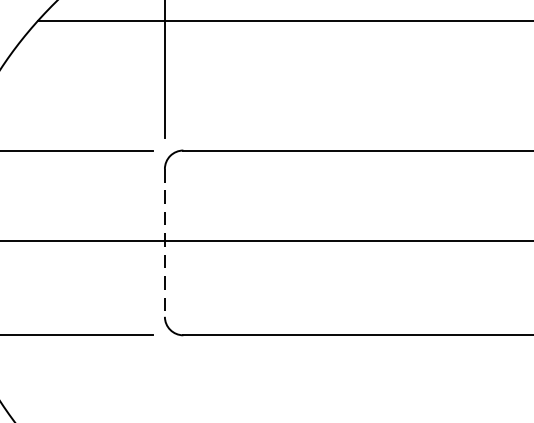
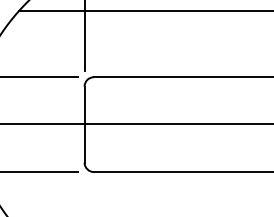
line: (164, 242) -> (84, 124), dashed -> solid

